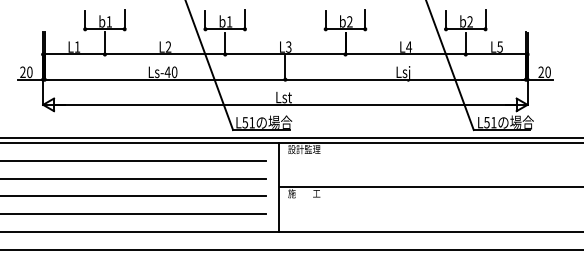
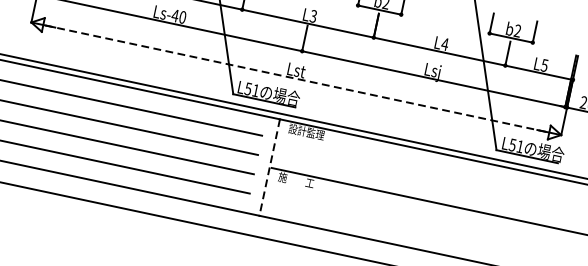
line: (285, 104) -> (296, 78), solid -> dashed
line: (278, 187) -> (269, 167), solid -> dashed

